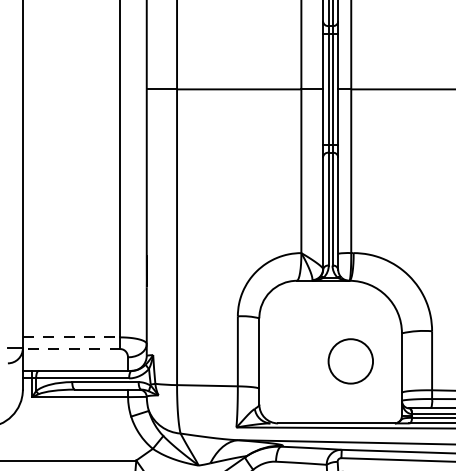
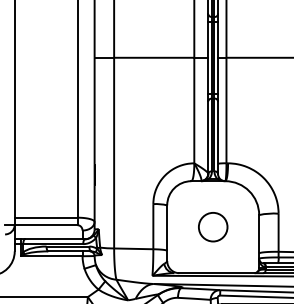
line: (72, 337) -> (46, 217), dashed -> solid
line: (70, 349) -> (45, 225), dashed -> solid
circle: (351, 361) -> (213, 227), moved

